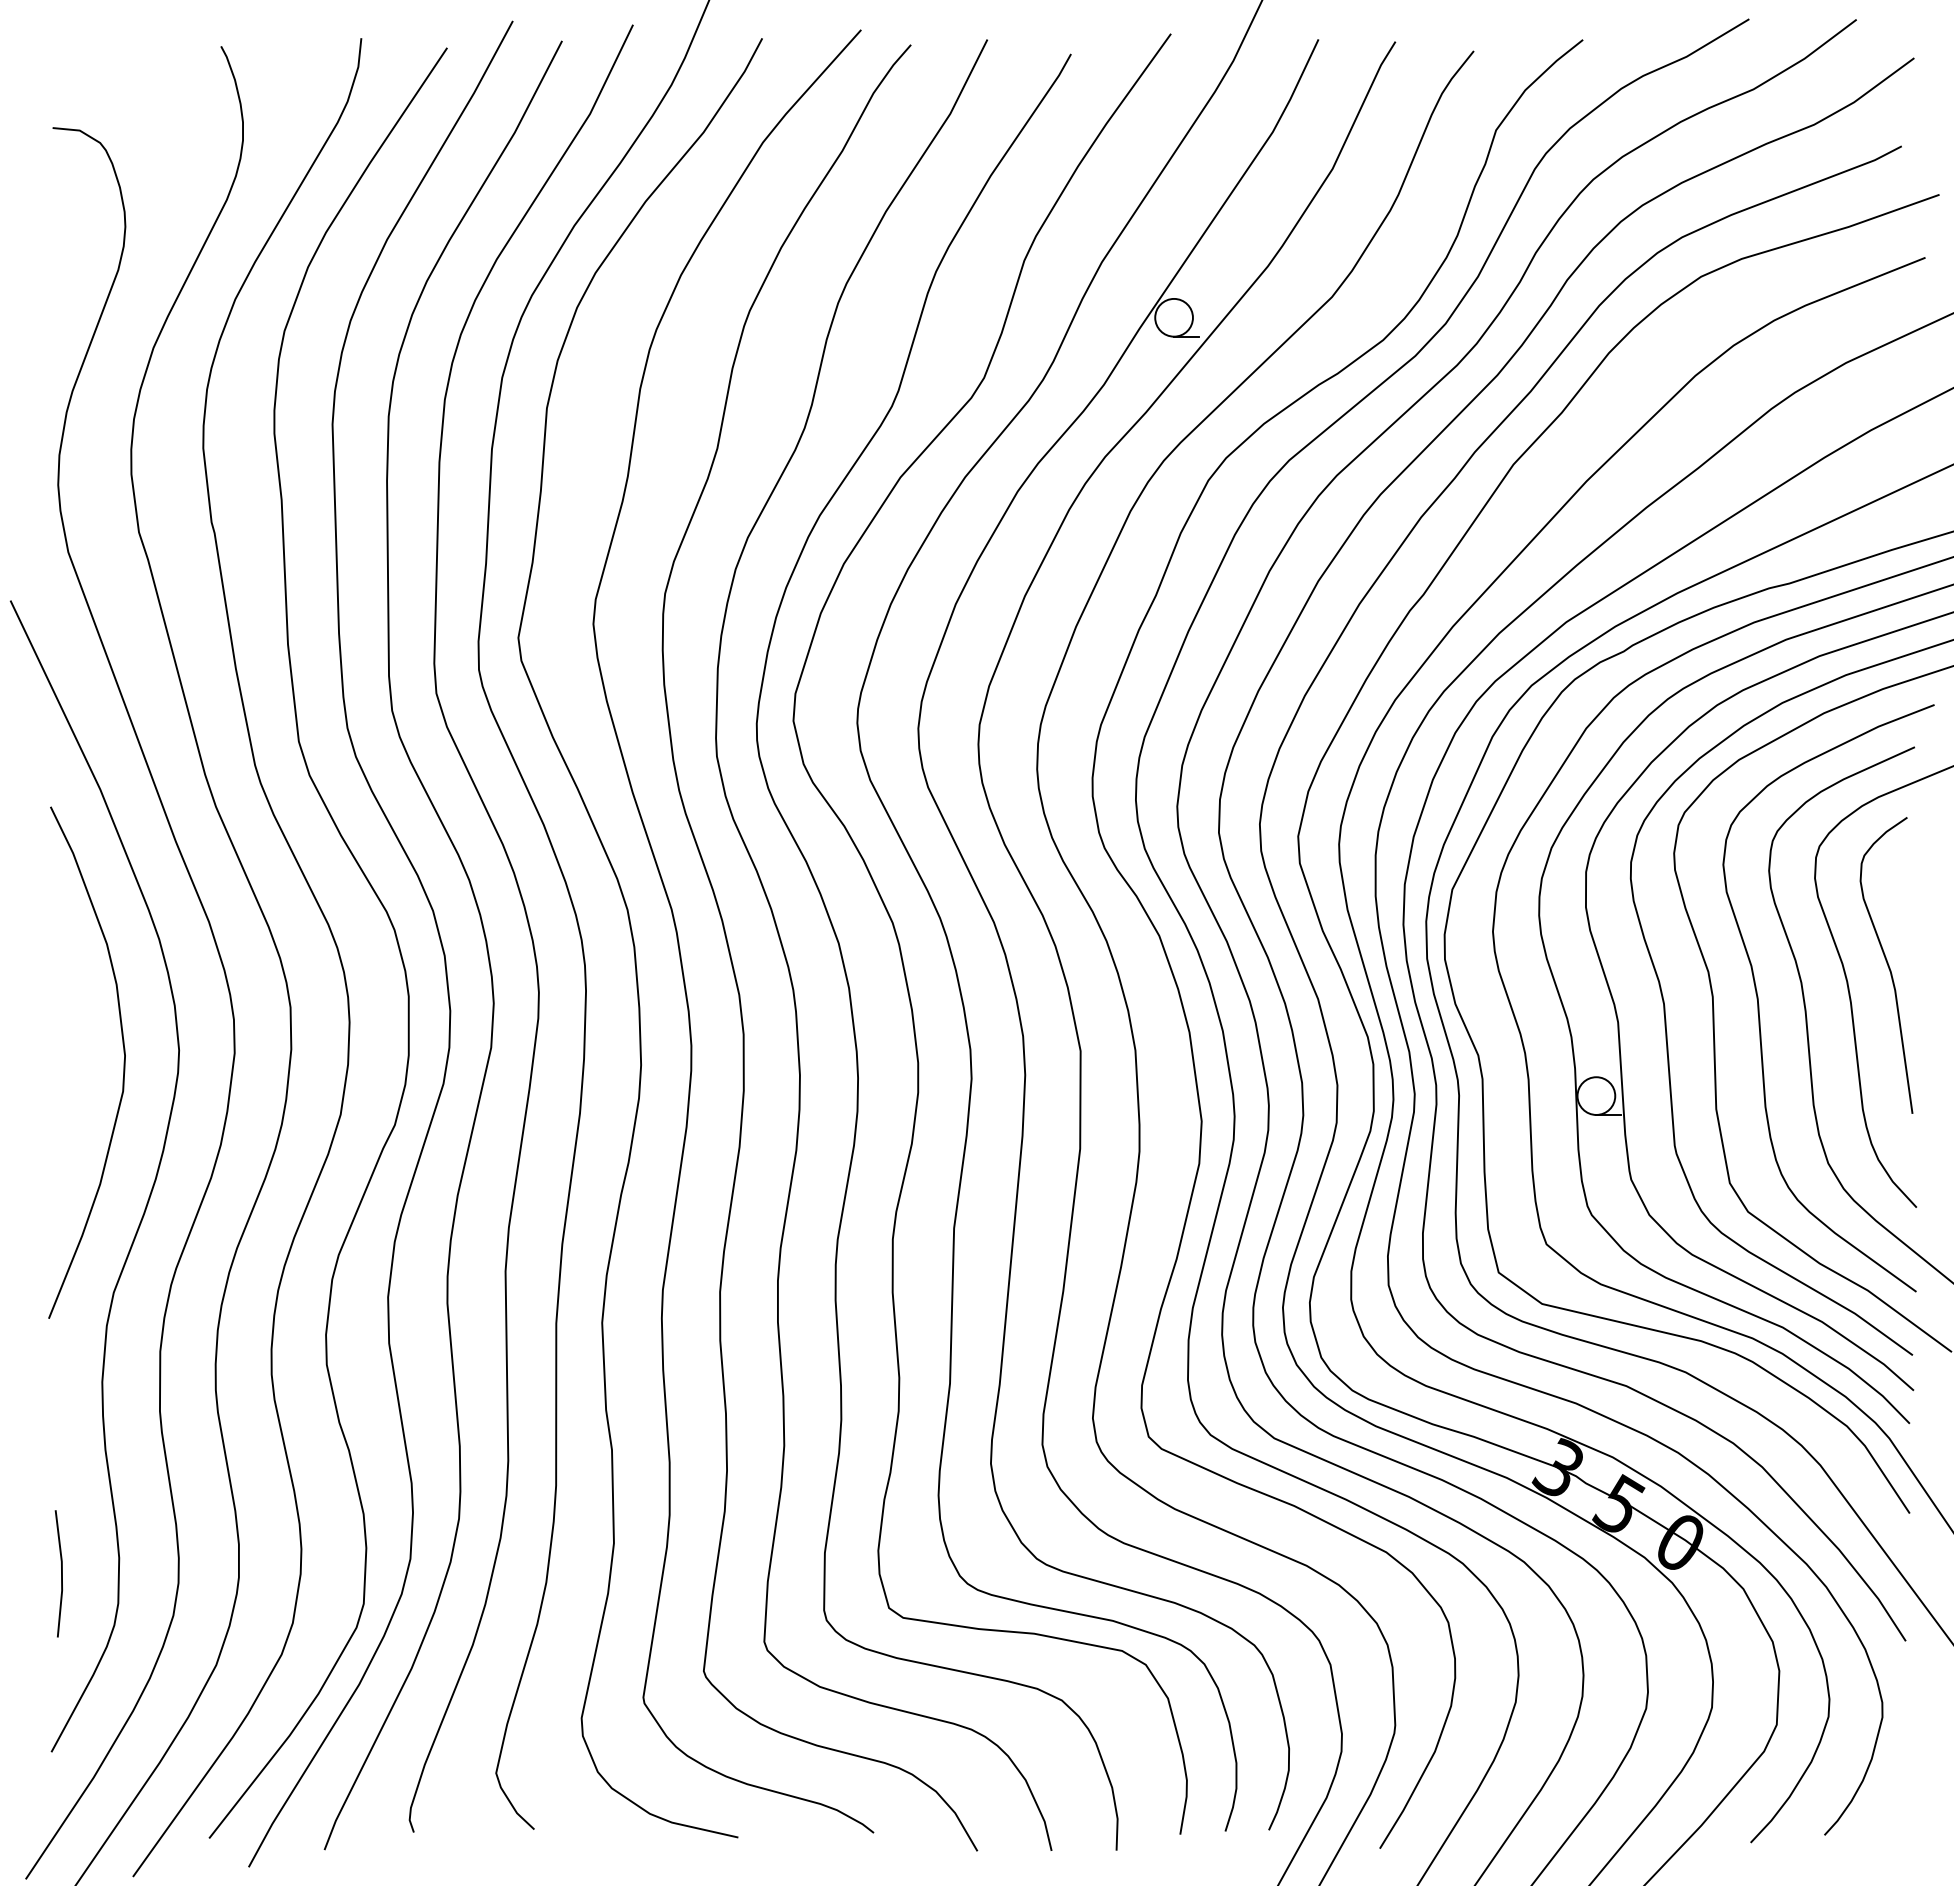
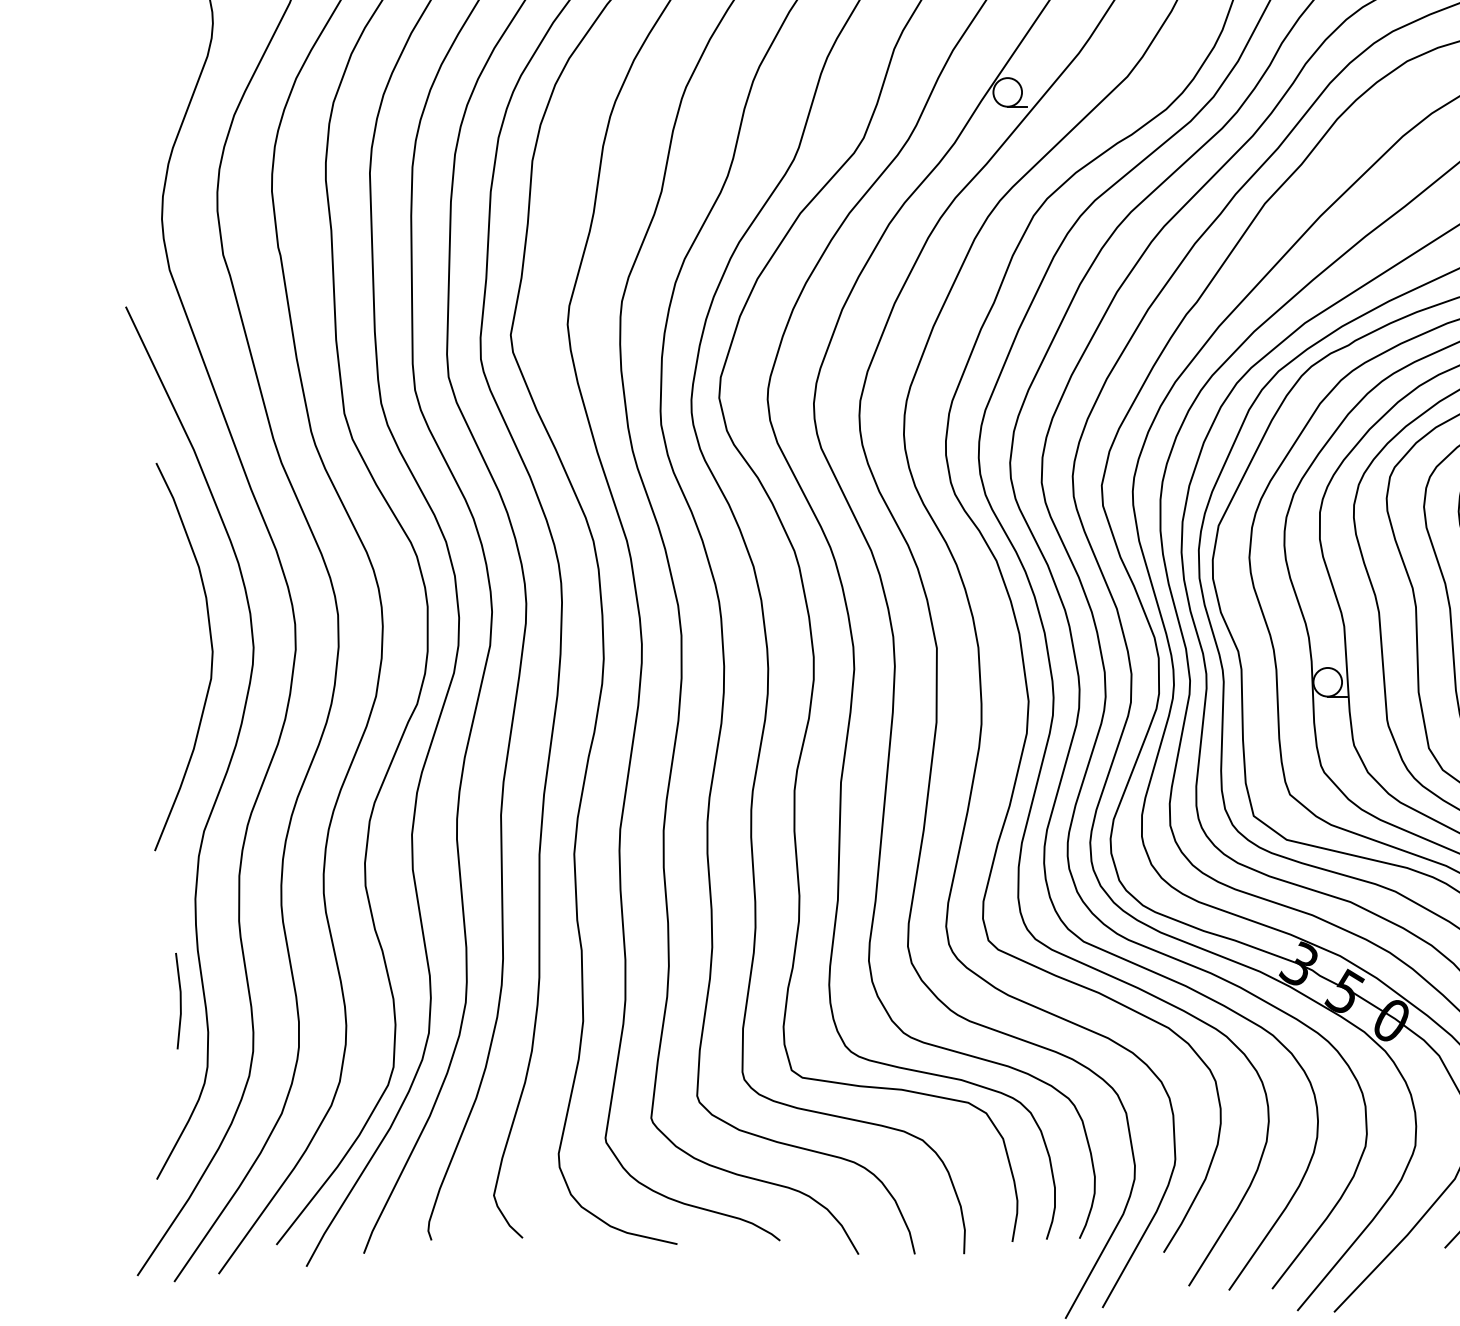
line: (61, 1573) -> (180, 1000), moved

